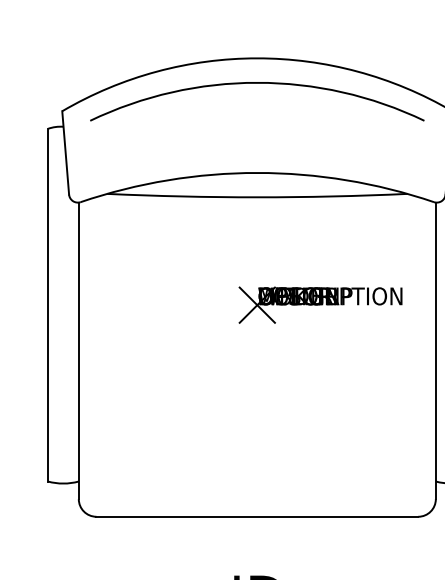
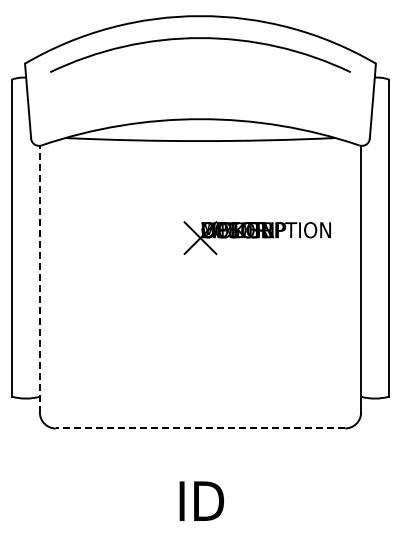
line: (78, 350) -> (39, 278), solid -> dashed
line: (257, 516) -> (200, 428), solid -> dashed

